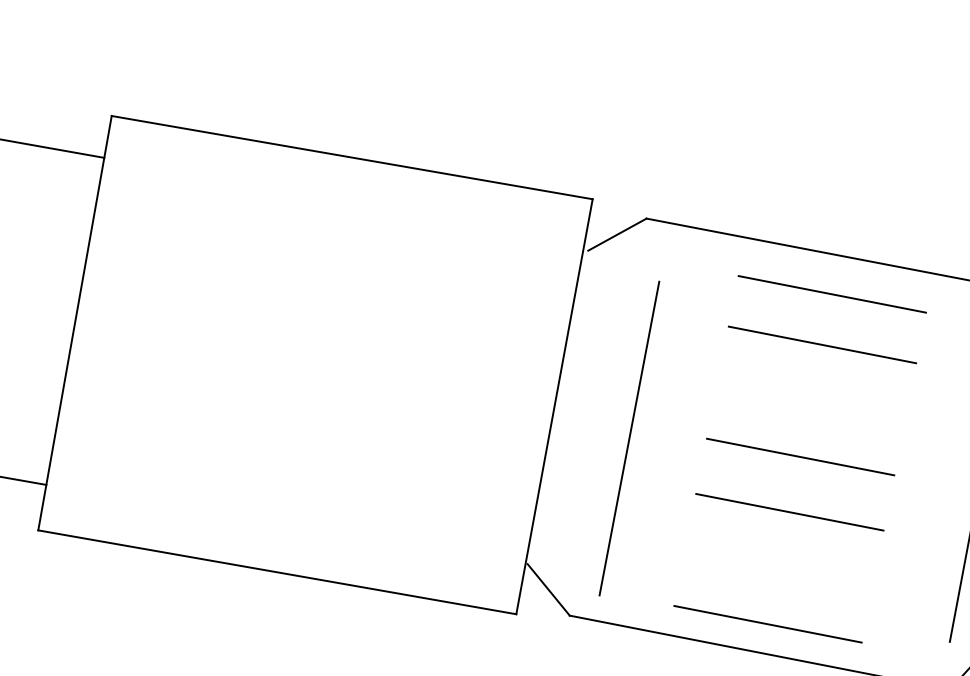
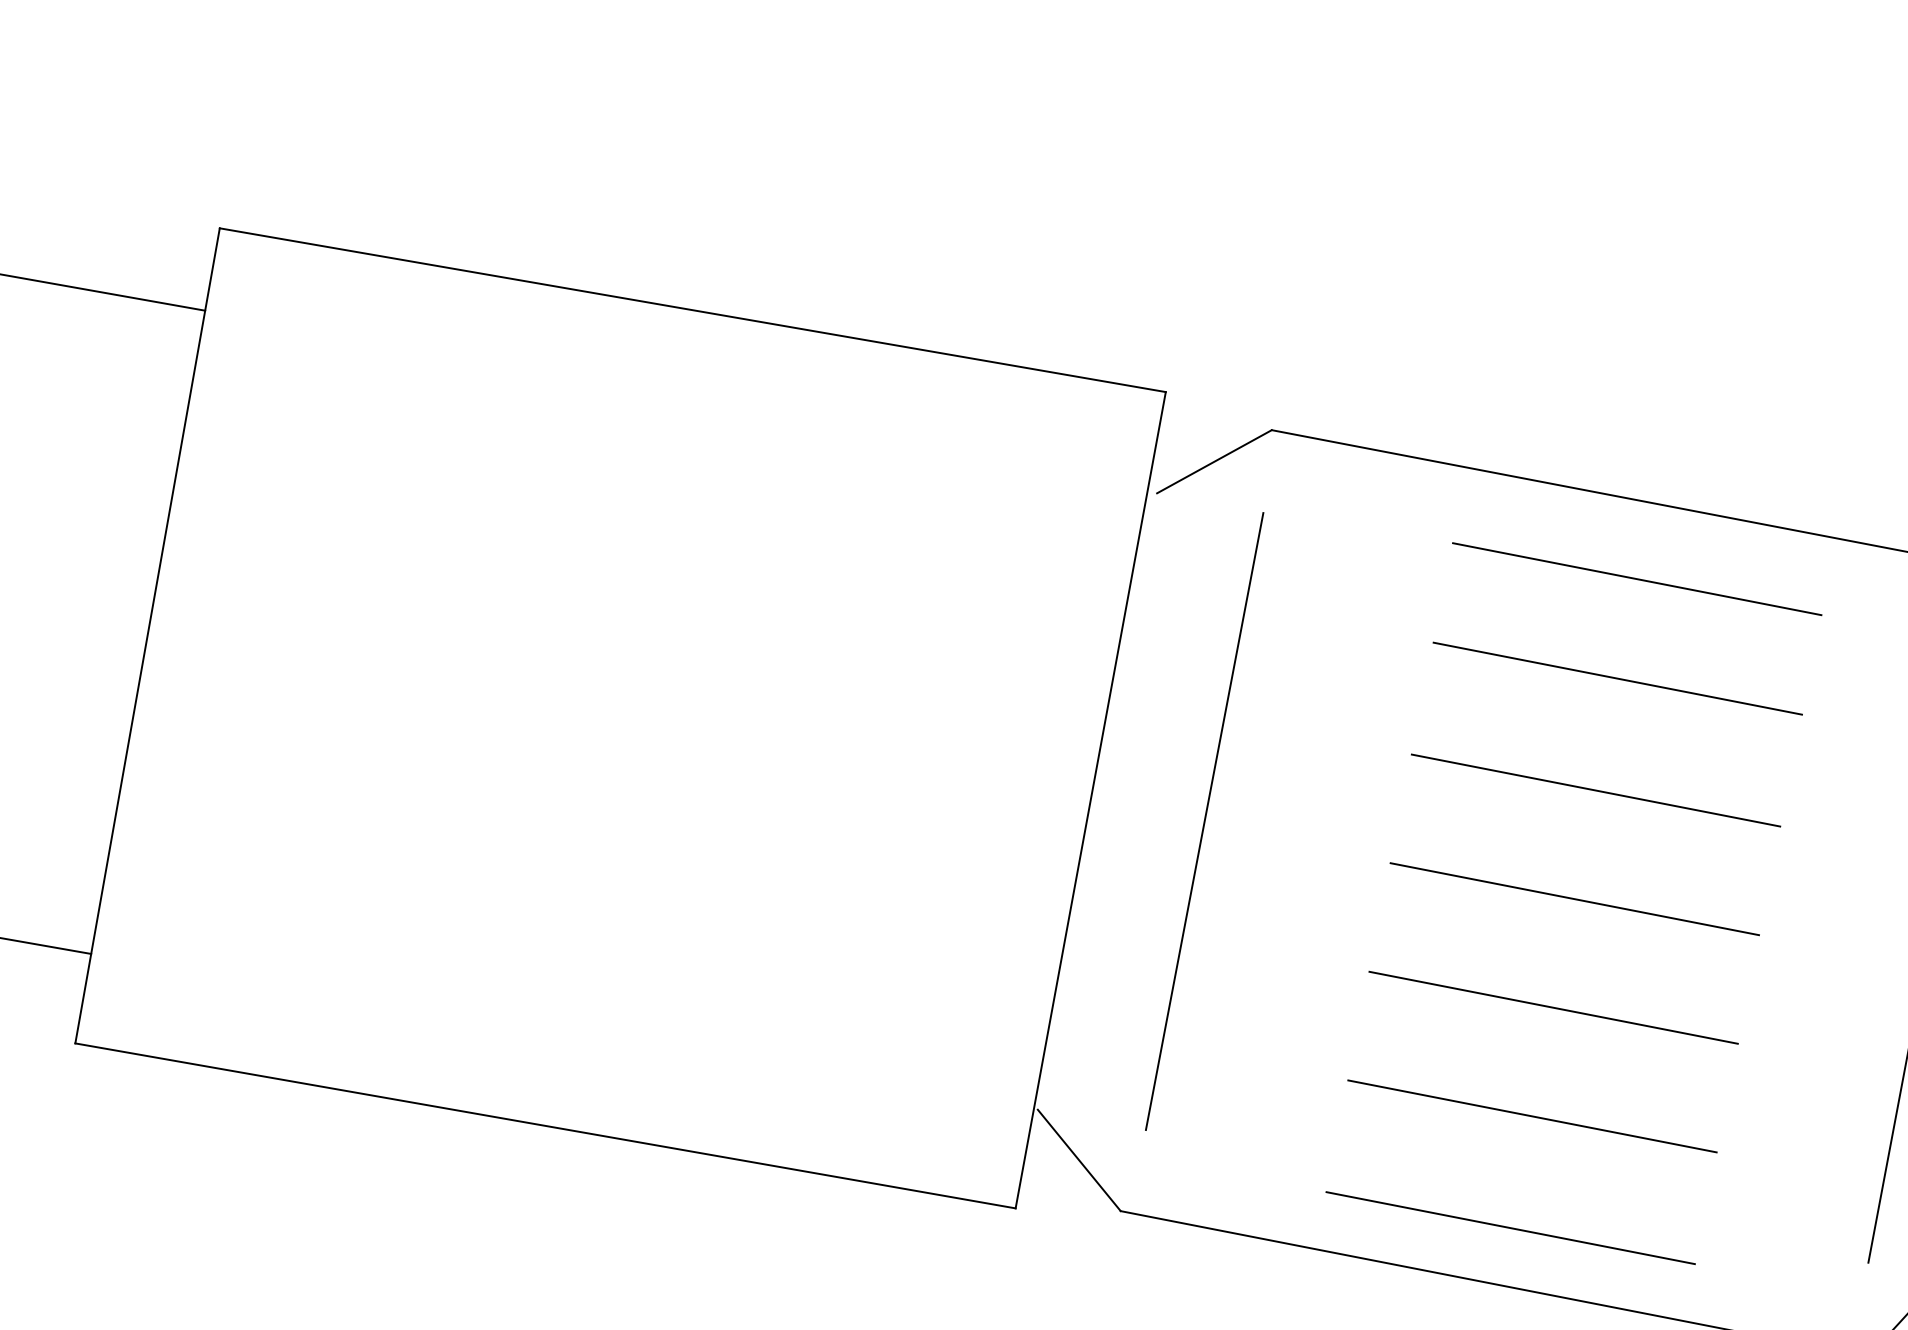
line: (810, 401) -> (1594, 789), added
line: (629, 438) -> (1204, 821), moved
line: (778, 567) -> (1531, 1116), added

